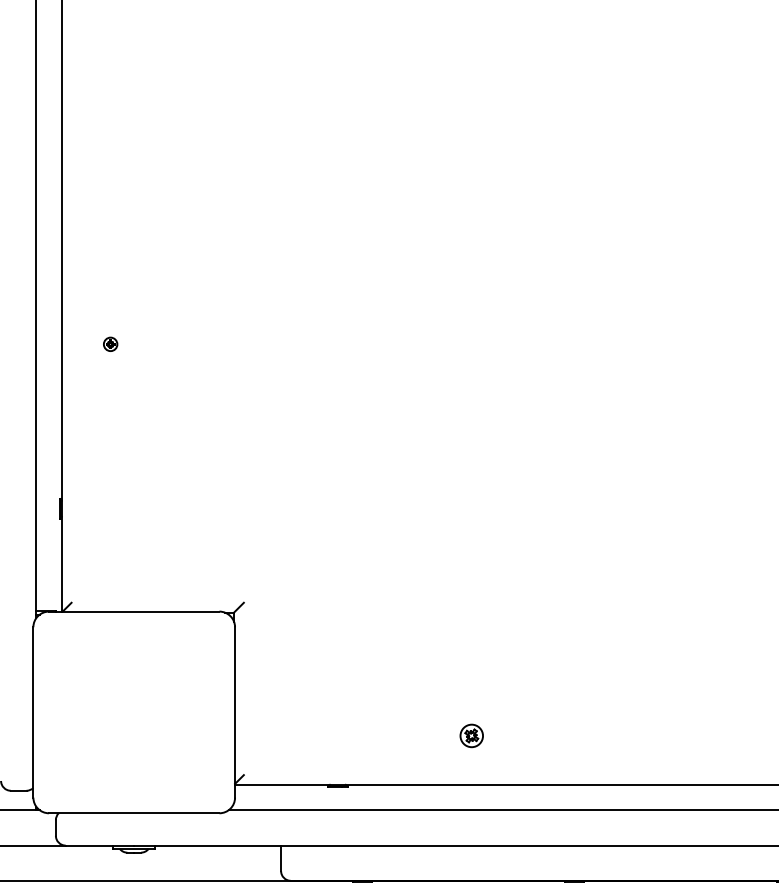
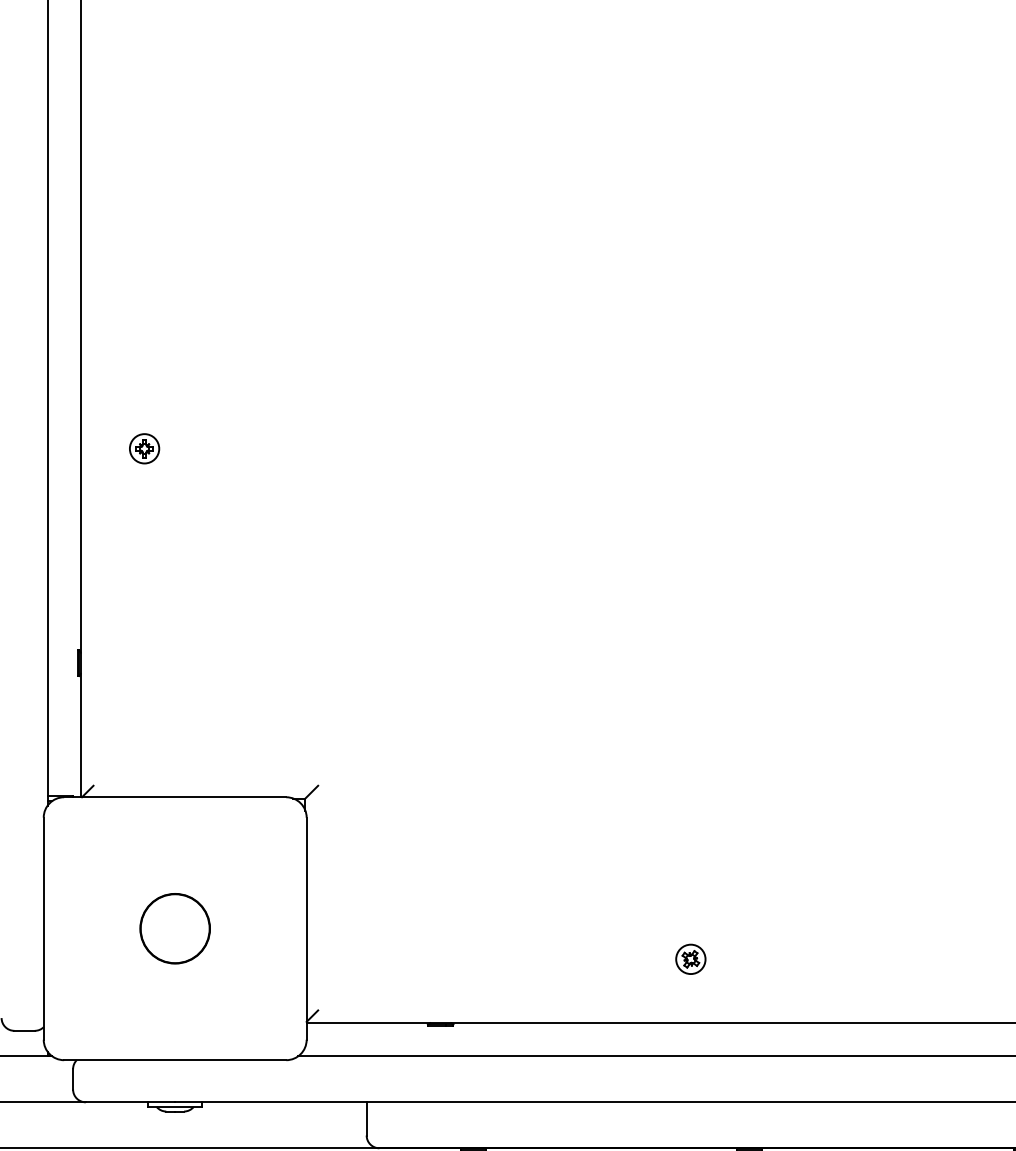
part: (110, 344) -> (144, 449), size x1.67
part: (133, 712) -> (174, 928), added
part: (471, 735) -> (690, 958), moved

